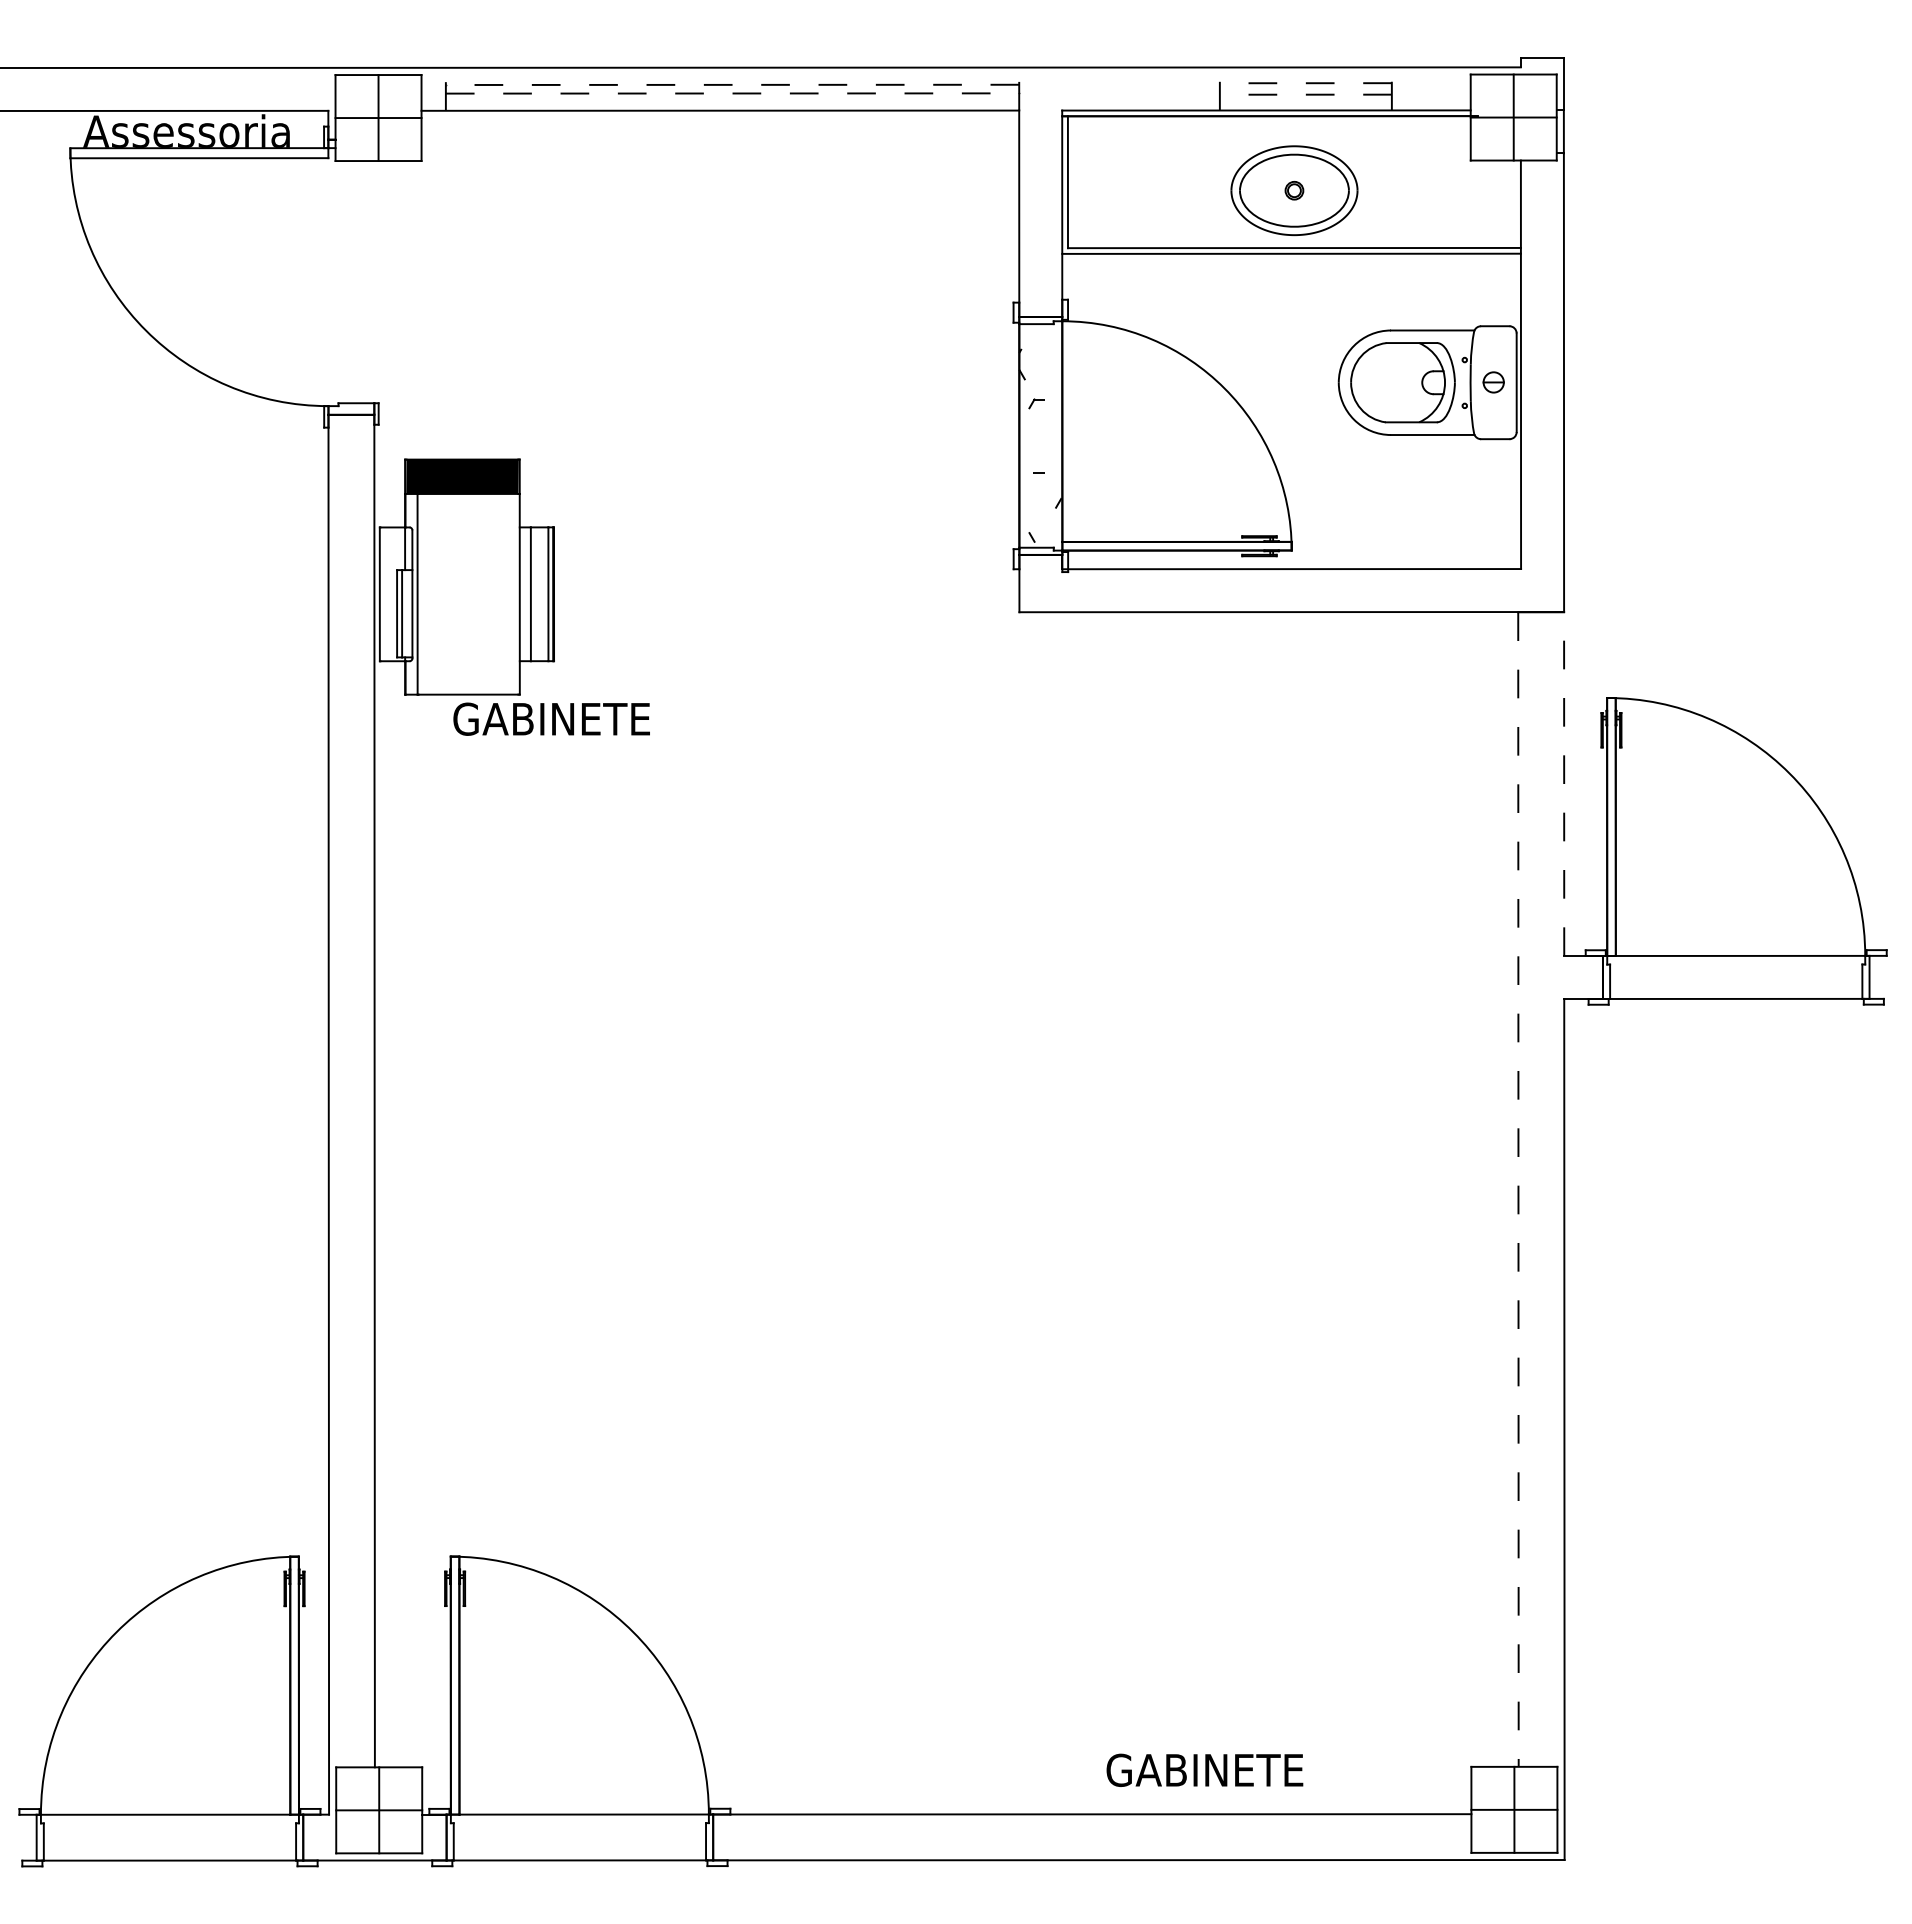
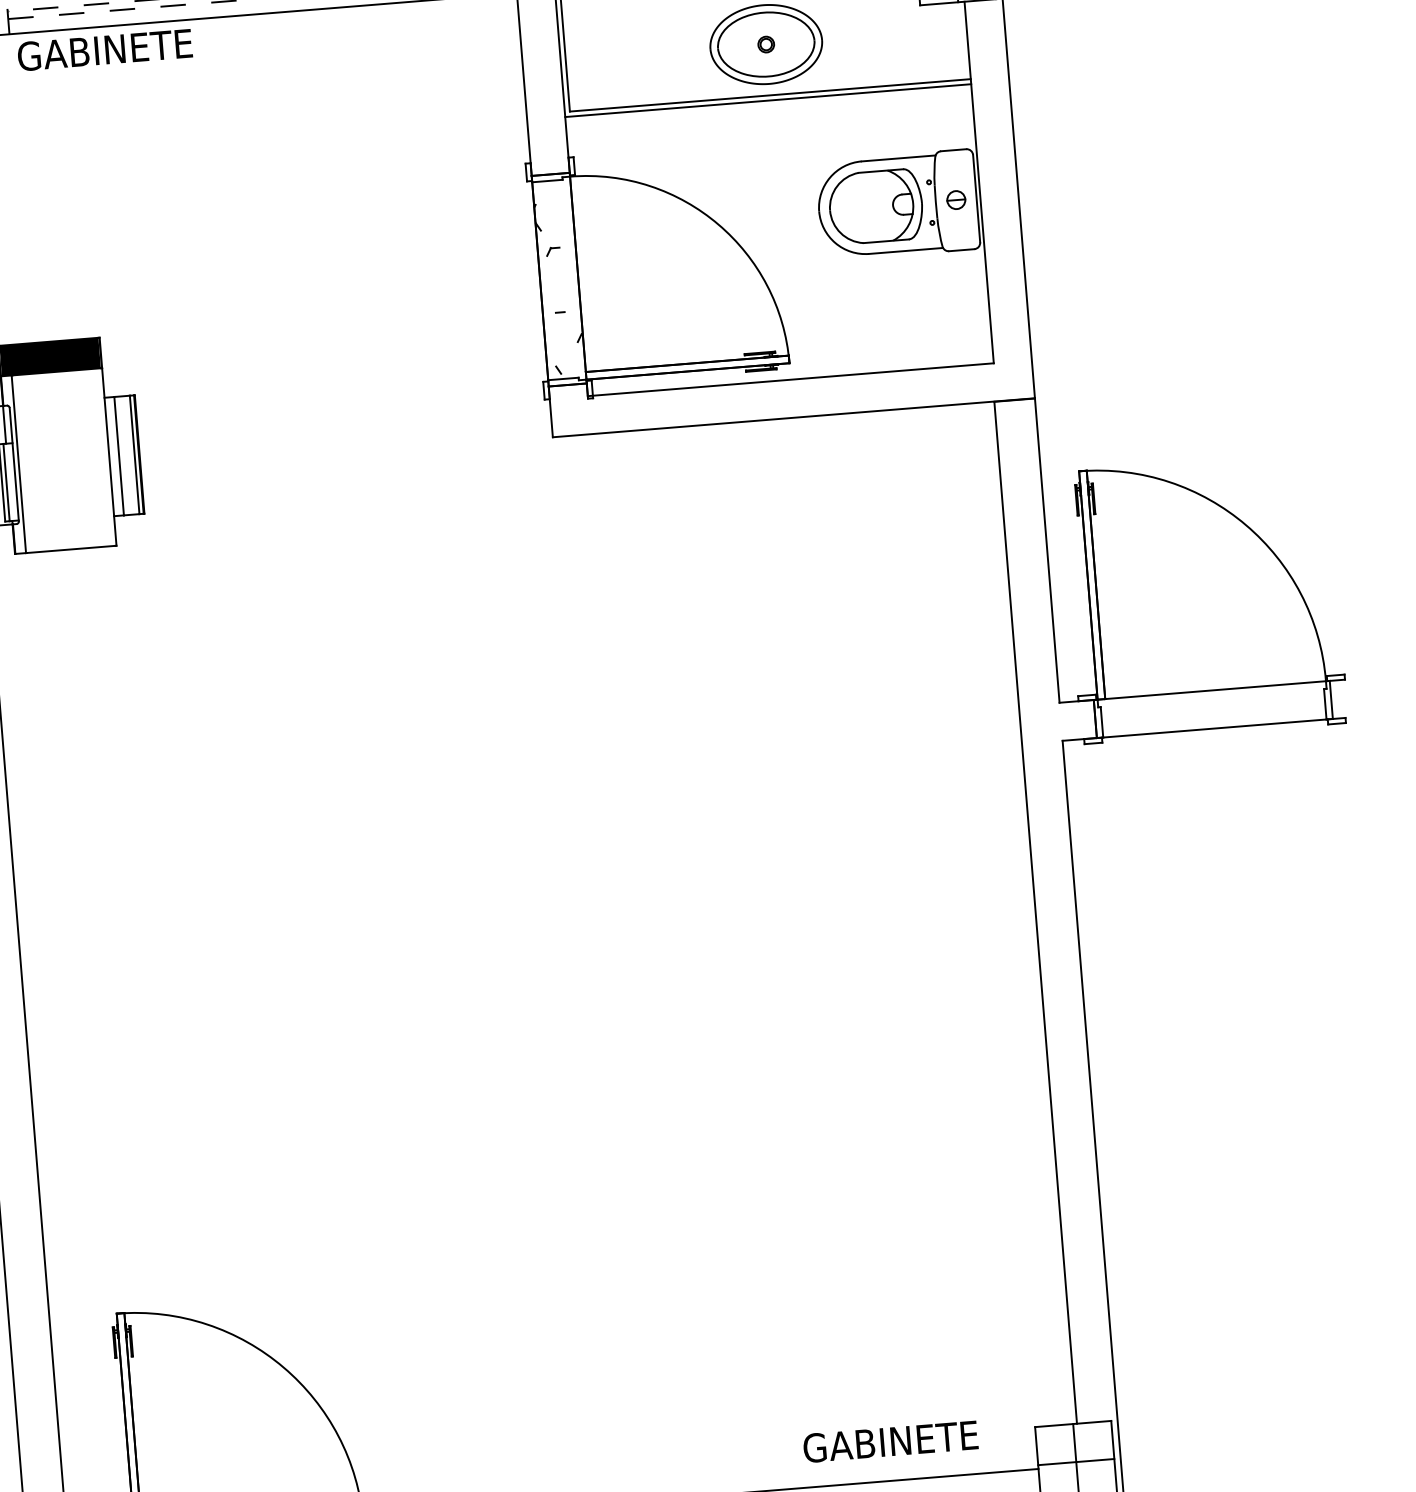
text: (551, 718) -> (104, 49), moved
line: (1564, 784) -> (1047, 550), dashed -> solid
line: (1518, 1190) -> (1035, 913), dashed -> solid
text: (1204, 1769) -> (890, 1441), moved

